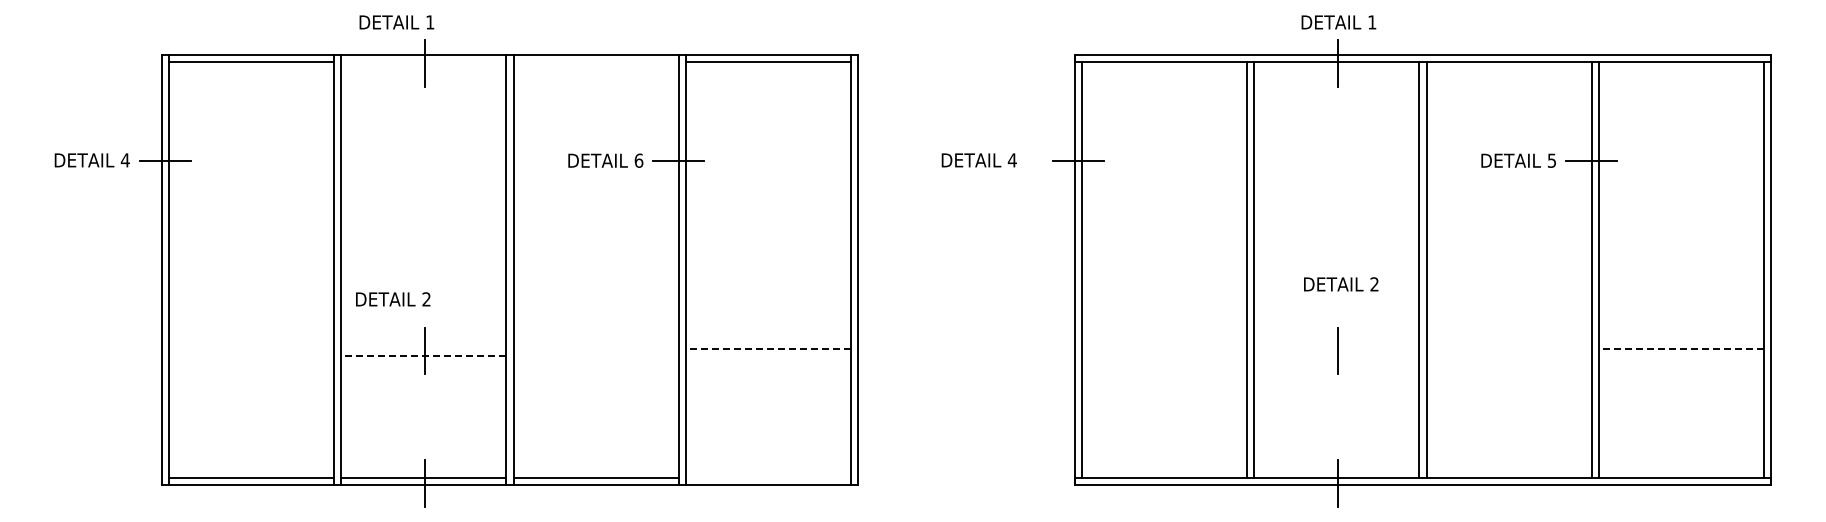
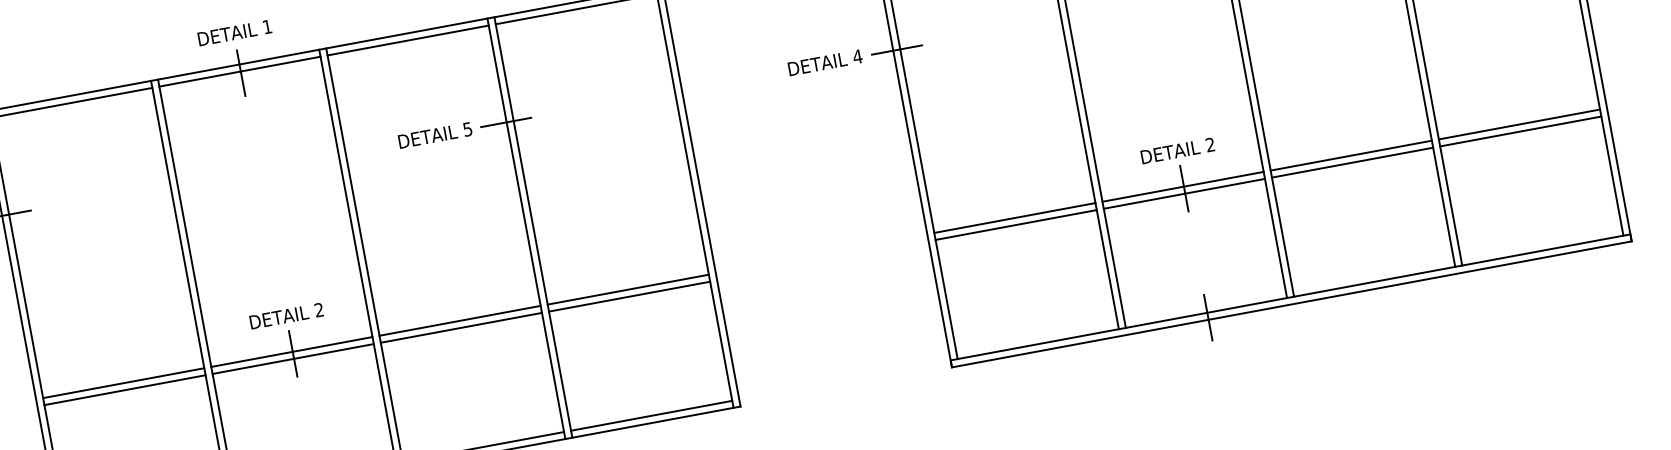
text: (396, 22) -> (234, 33), moved
line: (423, 61) -> (239, 71), added
line: (595, 61) -> (407, 40), added
text: (638, 160) -> (467, 129), 6 -> 5
text: (978, 160) -> (824, 63), moved
text: (1341, 284) -> (1178, 150), moved
text: (393, 299) -> (286, 316), moved
line: (251, 348) -> (123, 382), added
line: (423, 348) -> (291, 351), added
line: (595, 348) -> (459, 320), added
line: (768, 348) -> (628, 289), dashed -> solid
line: (1164, 348) -> (1014, 217), added
line: (1336, 348) -> (1182, 186), added
line: (1508, 348) -> (1350, 155), added
line: (1681, 348) -> (1519, 124), dashed -> solid
line: (251, 356) -> (125, 390), added
line: (423, 356) -> (292, 359), dashed -> solid
line: (595, 356) -> (460, 328), added
line: (768, 356) -> (629, 297), added
line: (1164, 356) -> (1016, 225), added
line: (1336, 356) -> (1184, 194), added
line: (1508, 356) -> (1351, 163), added
line: (1681, 356) -> (1520, 131), added
line: (768, 478) -> (651, 416), added

